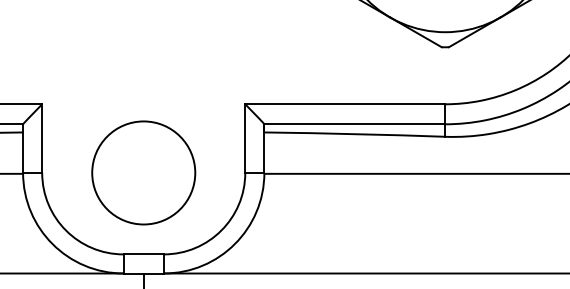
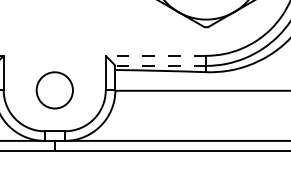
line: (344, 103) -> (155, 55), solid -> dashed
line: (354, 123) -> (160, 65), solid -> dashed
circle: (143, 173) -> (54, 90), size x0.7

